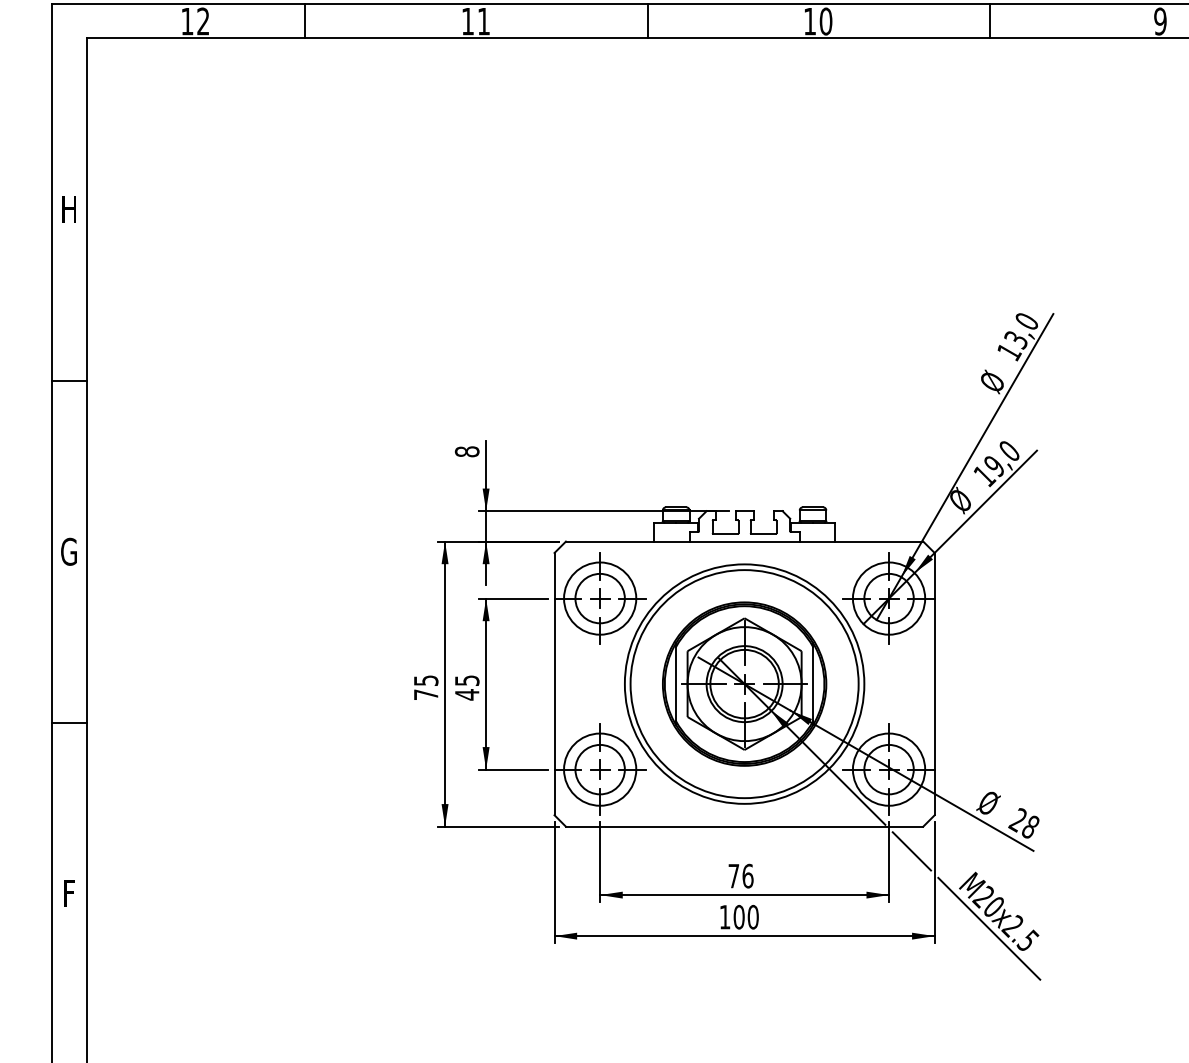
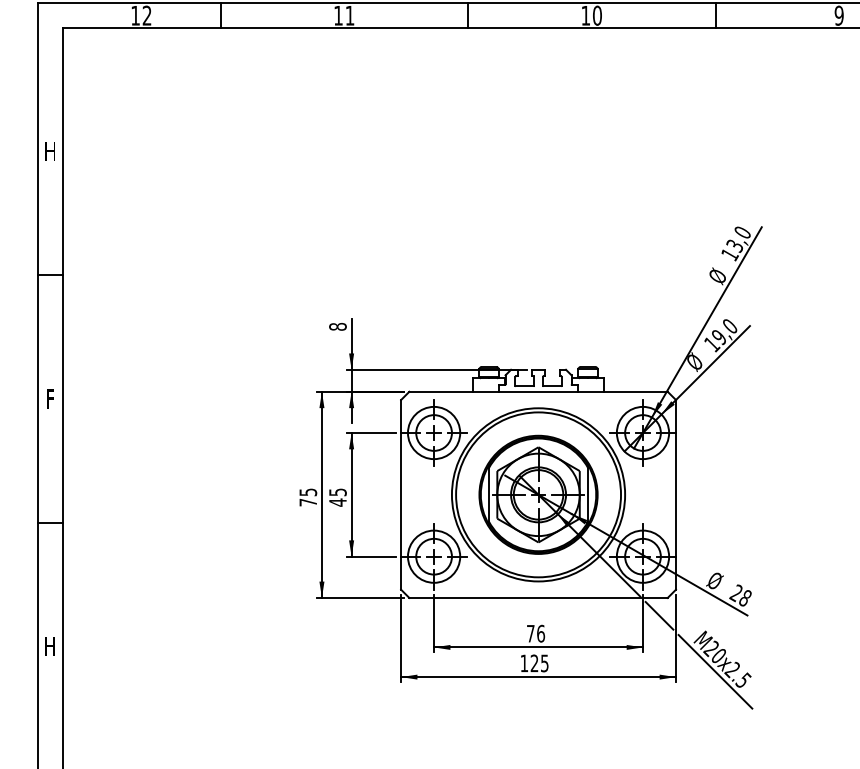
text: (68, 552) -> (49, 399), G -> F
text: (68, 893) -> (49, 646), F -> H
text: (745, 917) -> (539, 663), 100 -> 125

